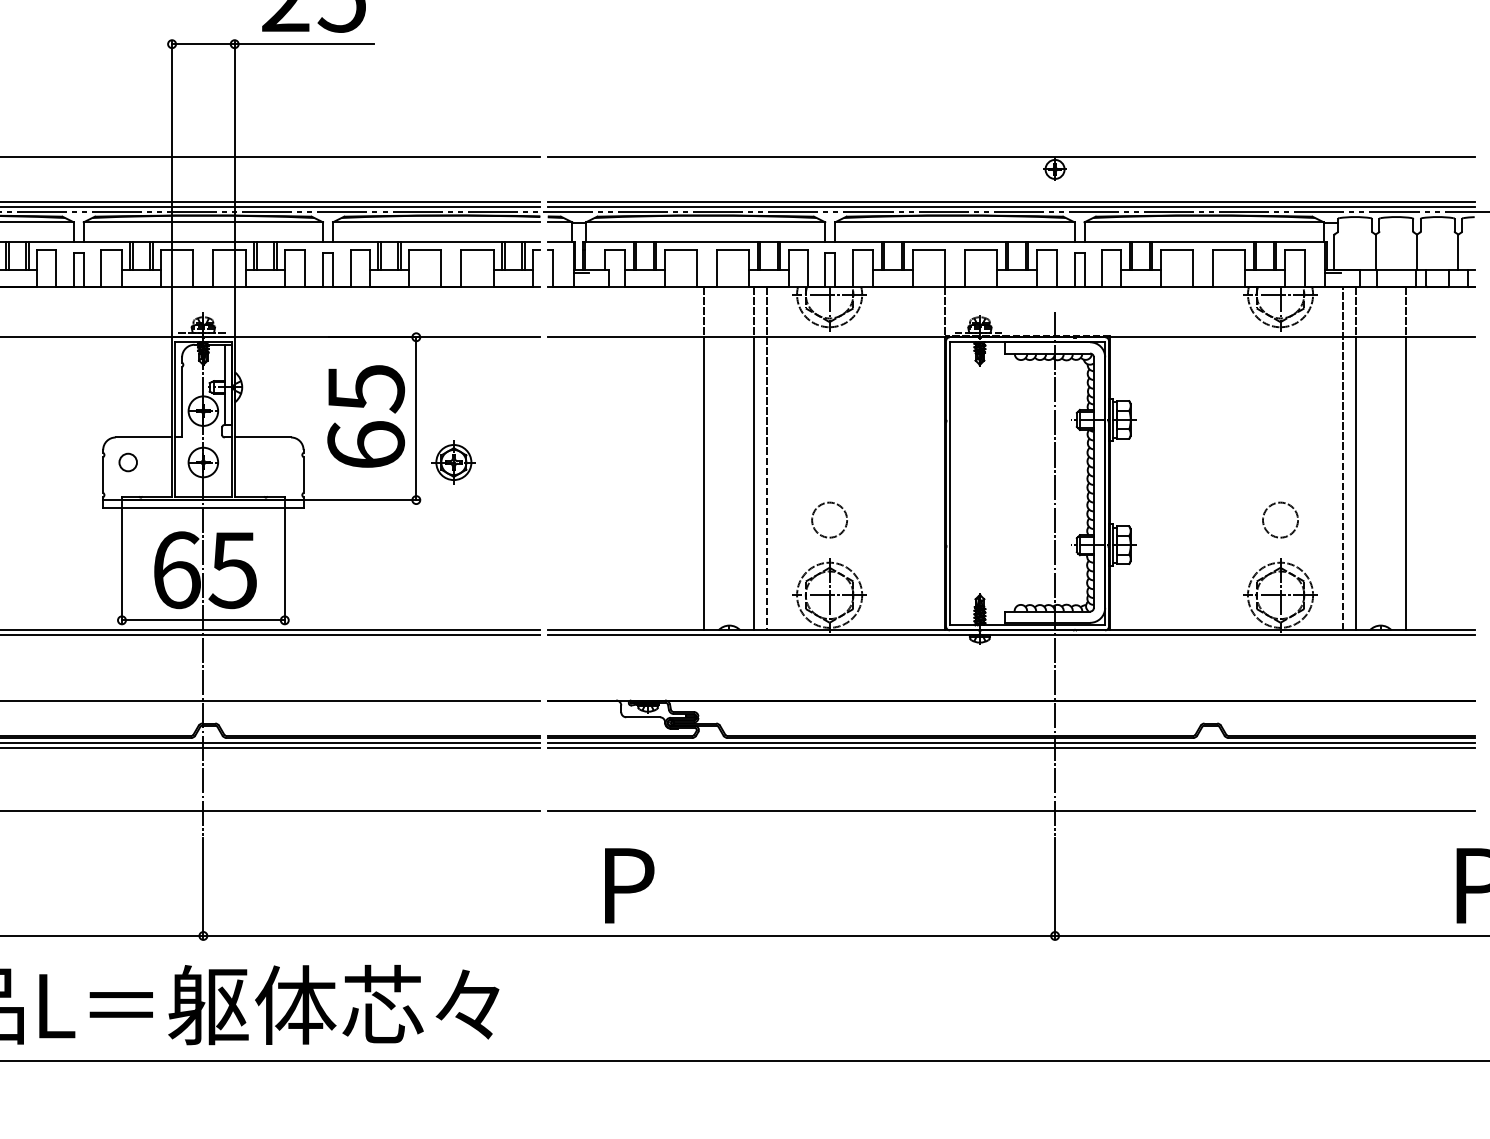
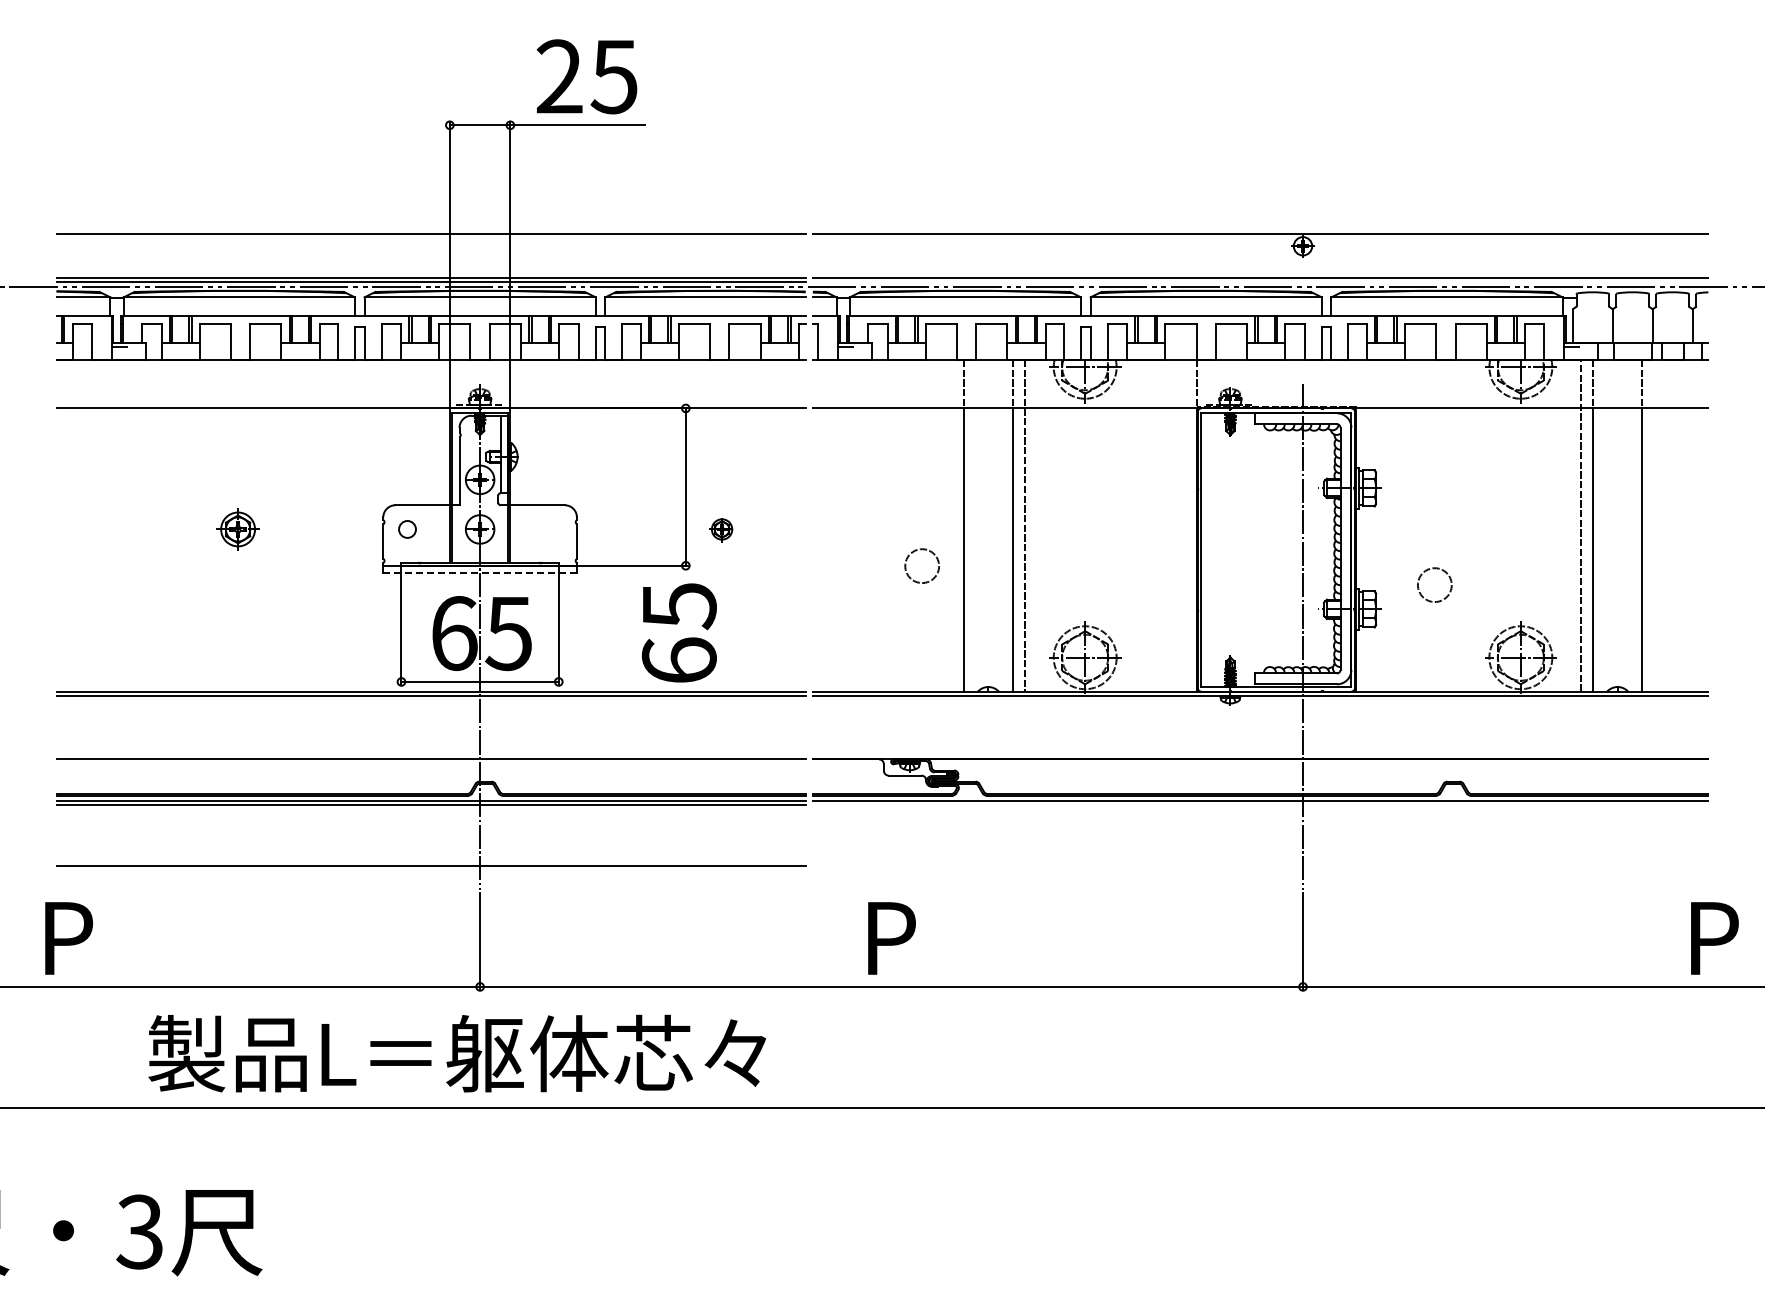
line: (1011, 206) -> (1260, 282), removed
text: (365, 415) -> (678, 632), moved
part: (453, 462) -> (721, 529), size x0.6
line: (203, 508) -> (480, 573), solid -> dashed
circle: (828, 519) -> (921, 565), moved
circle: (1280, 519) -> (1434, 584), moved
line: (1011, 748) -> (1260, 805), removed
line: (1011, 810) -> (1260, 865), removed

